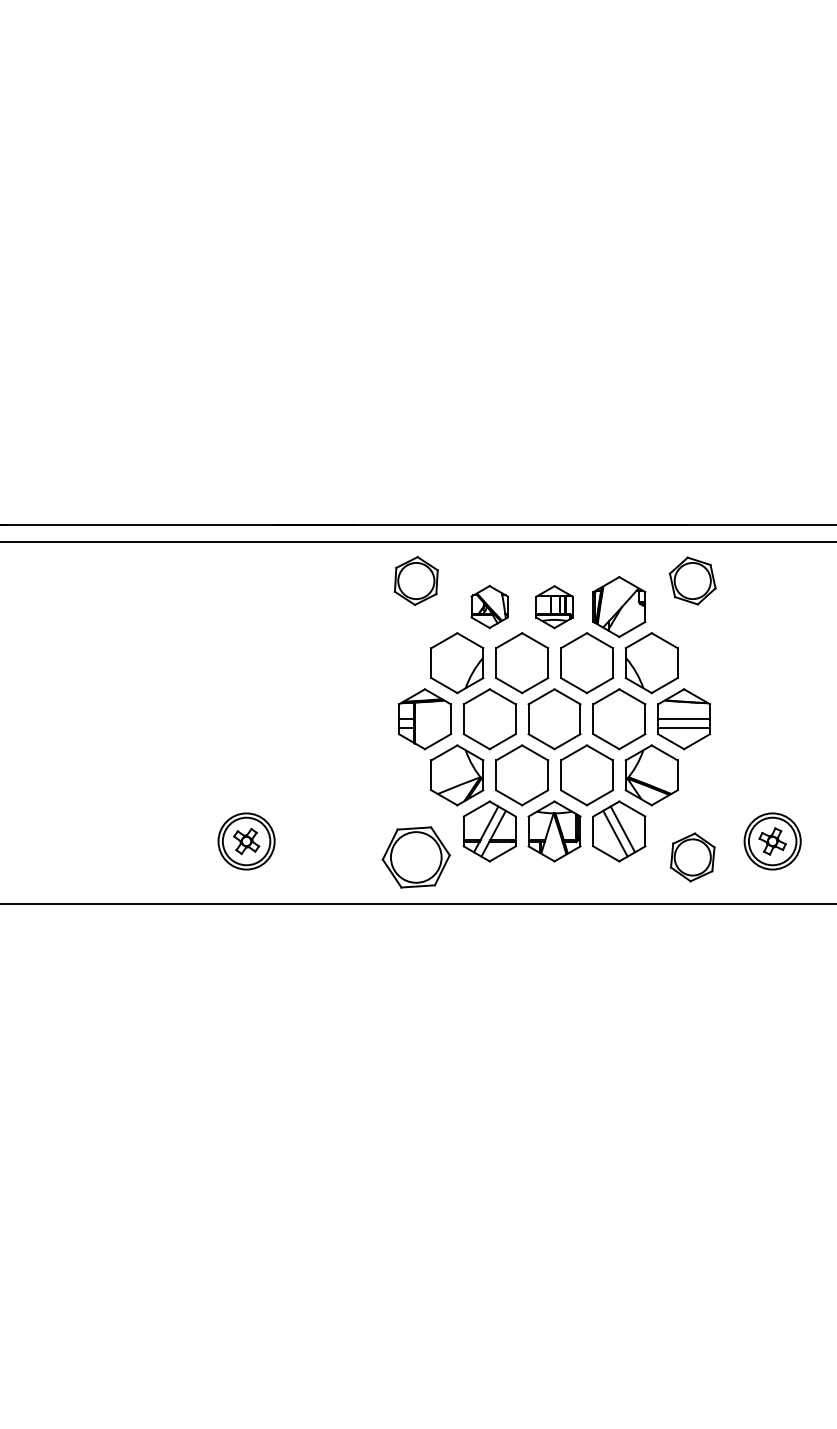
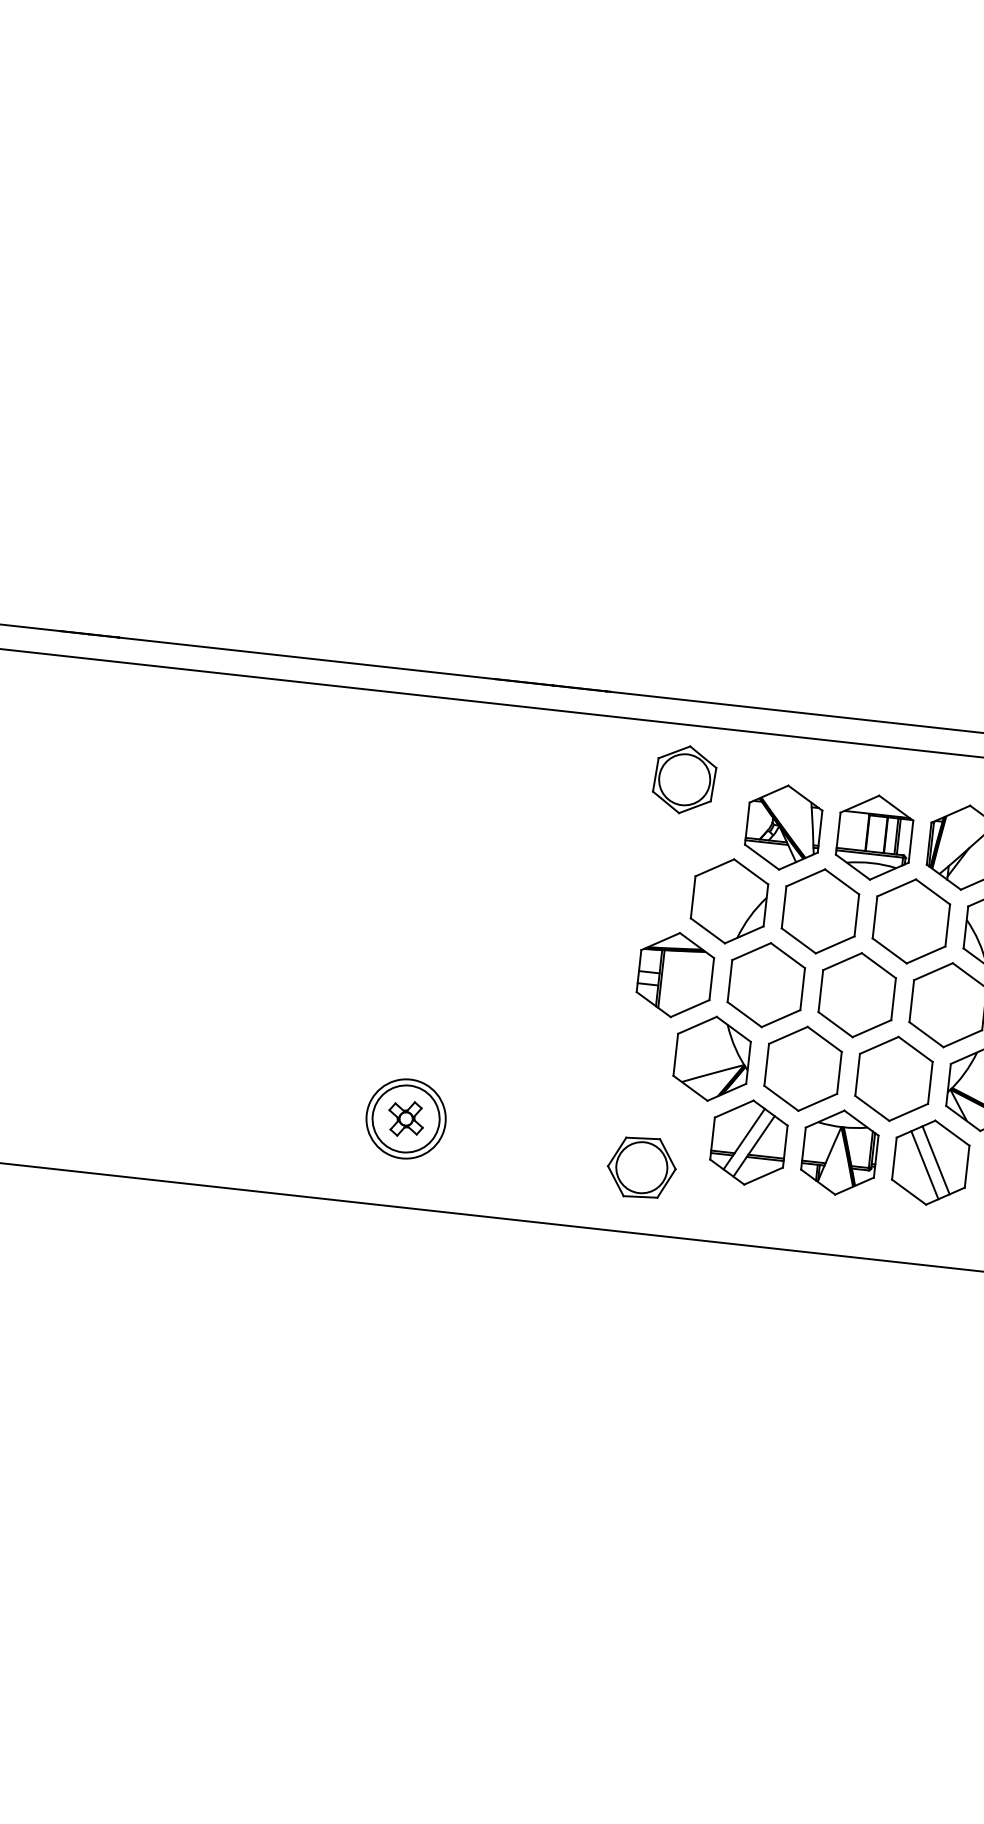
part: (489, 606) -> (783, 826), size x1.43
part: (554, 607) -> (874, 838), size x1.43
part: (416, 857) -> (642, 1167), size x0.71

